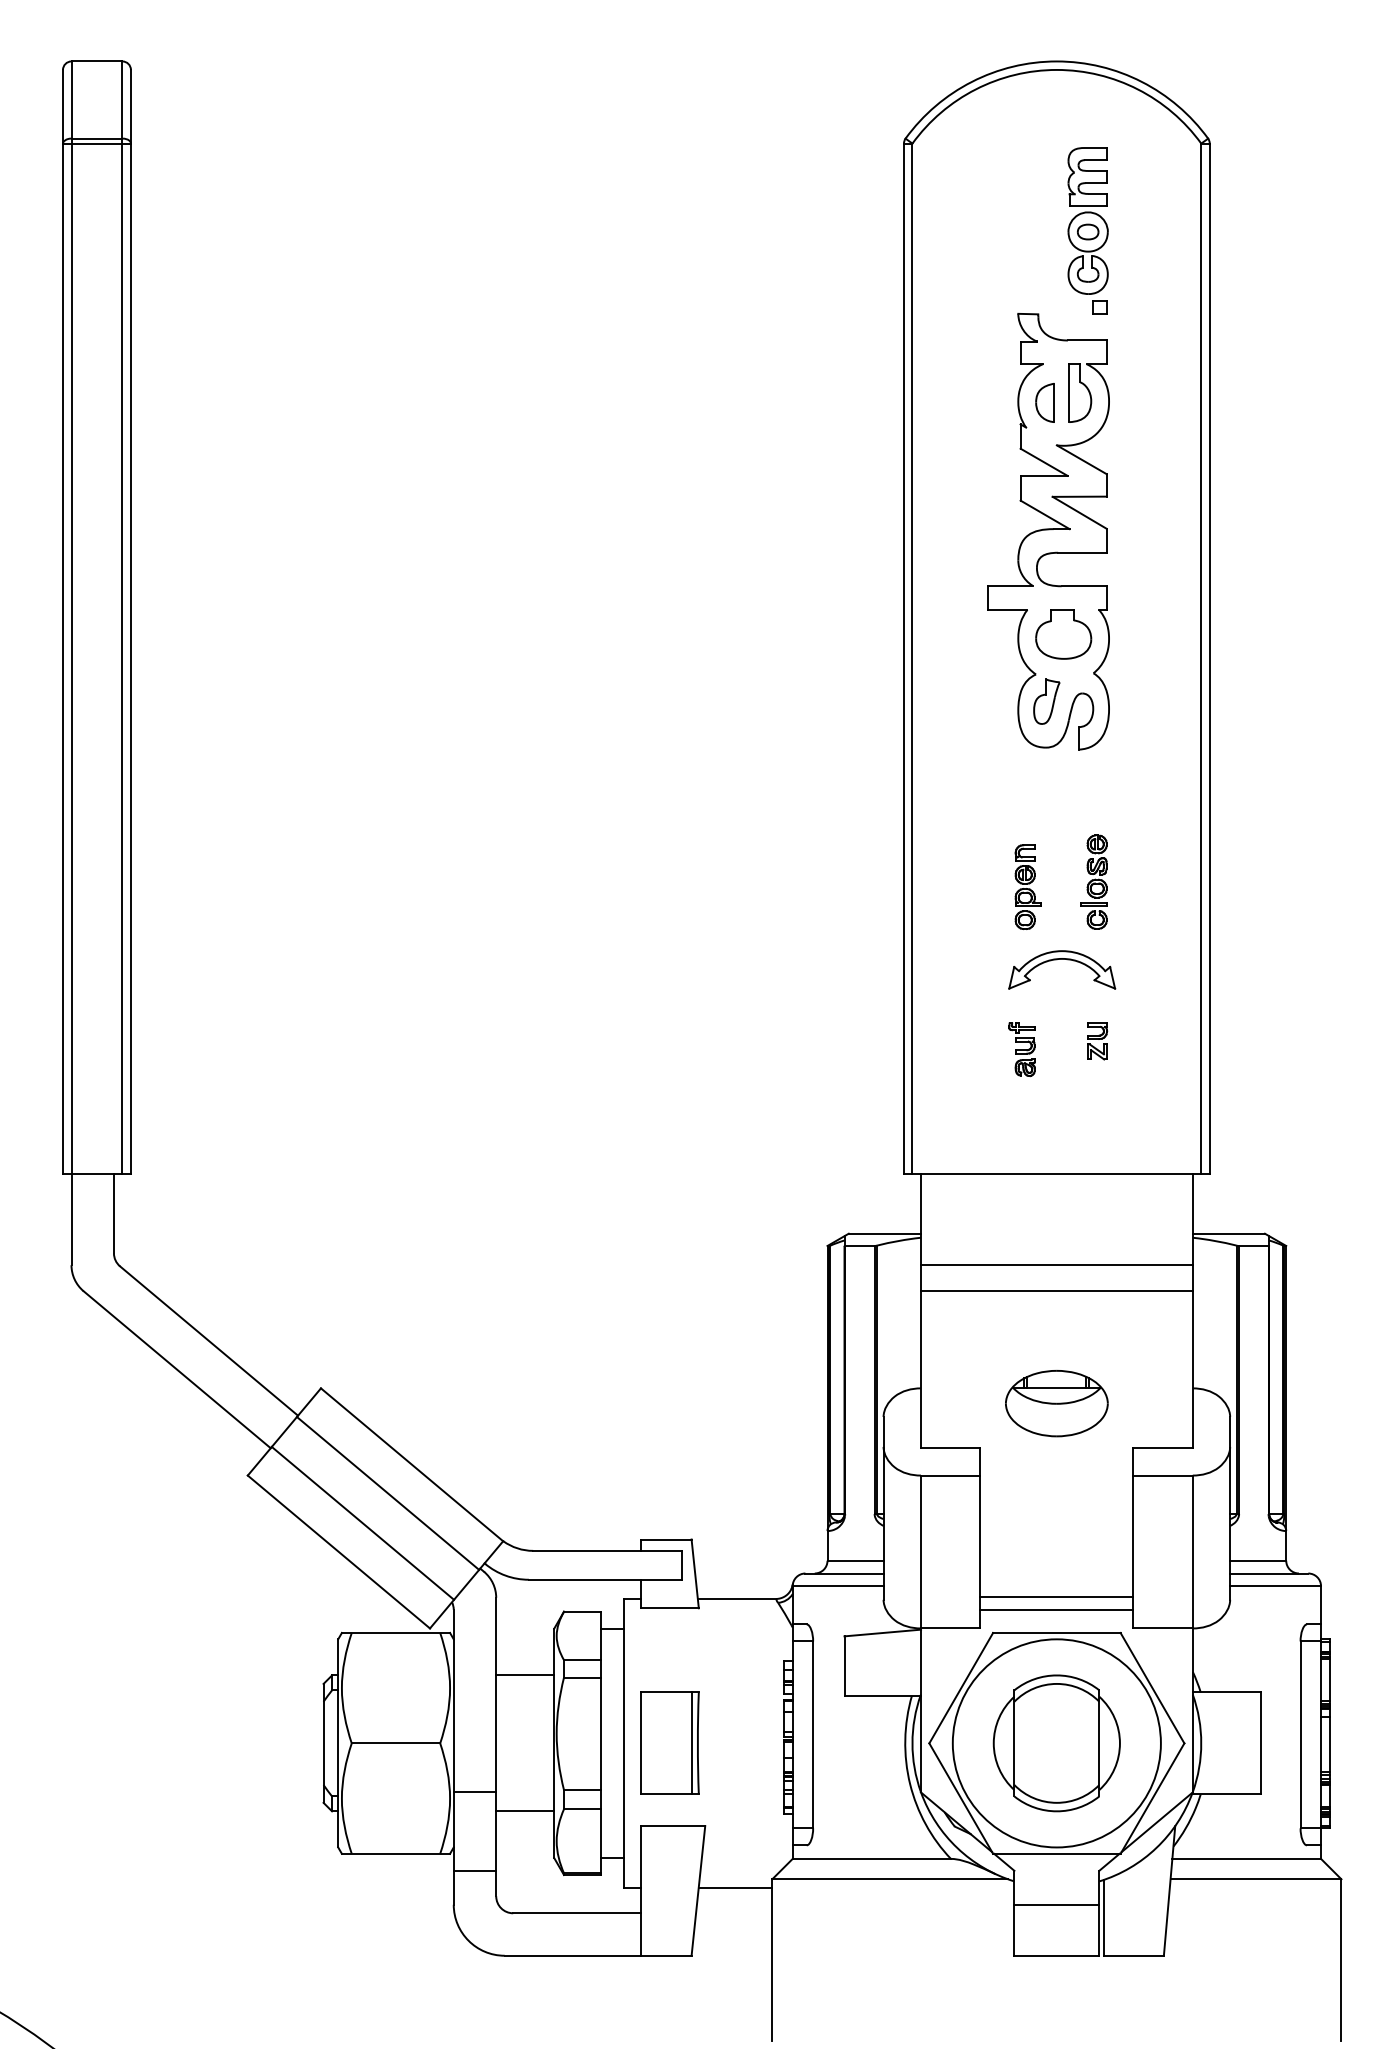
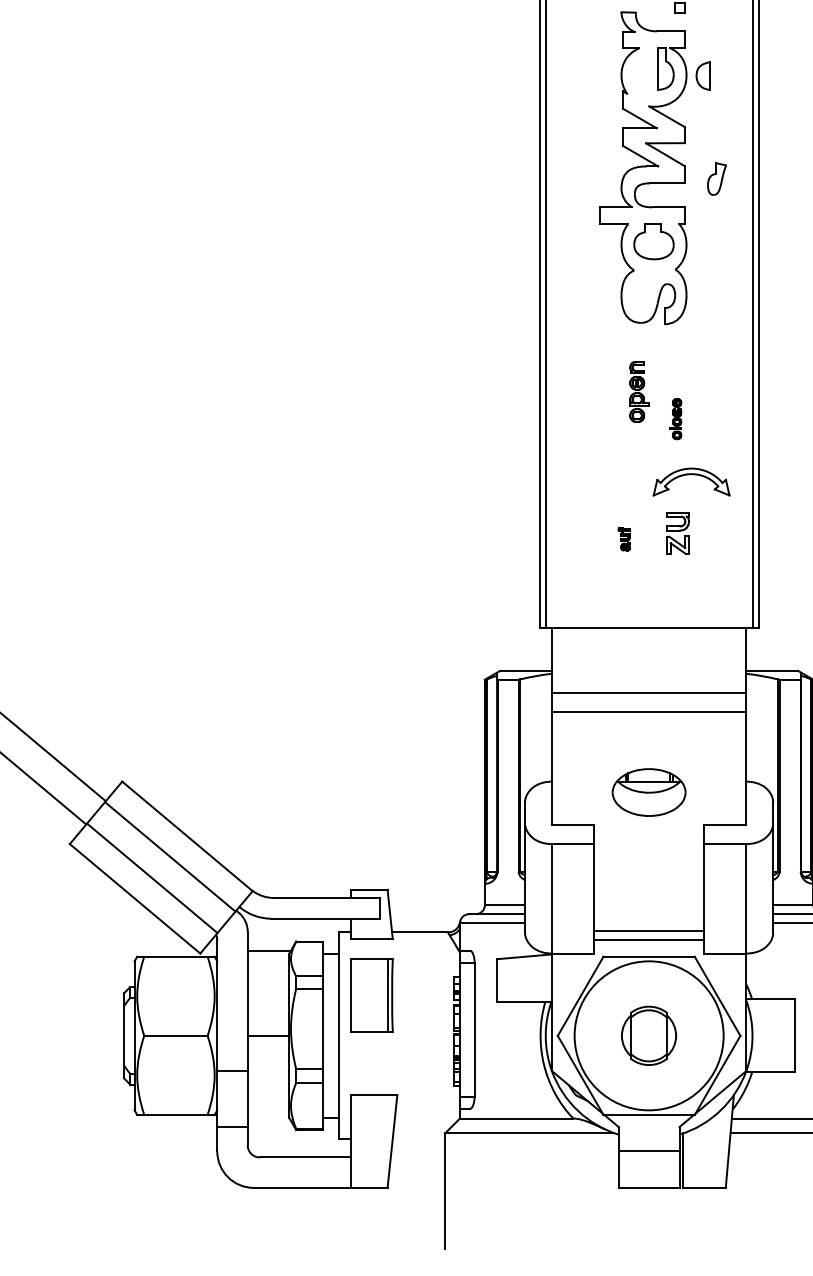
part: (1044, 402) -> (702, 75), moved
part: (1046, 701) -> (716, 178), moved
part: (1093, 881) -> (675, 418), size x0.6
part: (1027, 886) -> (638, 391), moved
part: (1062, 959) -> (691, 474), moved
part: (1097, 1041) -> (678, 533), size x1.6
part: (1021, 1049) -> (623, 539), size x0.6
line: (525, 1675) -> (268, 951), moved
part: (669, 1742) -> (371, 995), moved
part: (1056, 1743) -> (648, 1035), size x0.6
line: (525, 1811) -> (268, 1035), moved
line: (735, 1887) -> (419, 1139), removed

